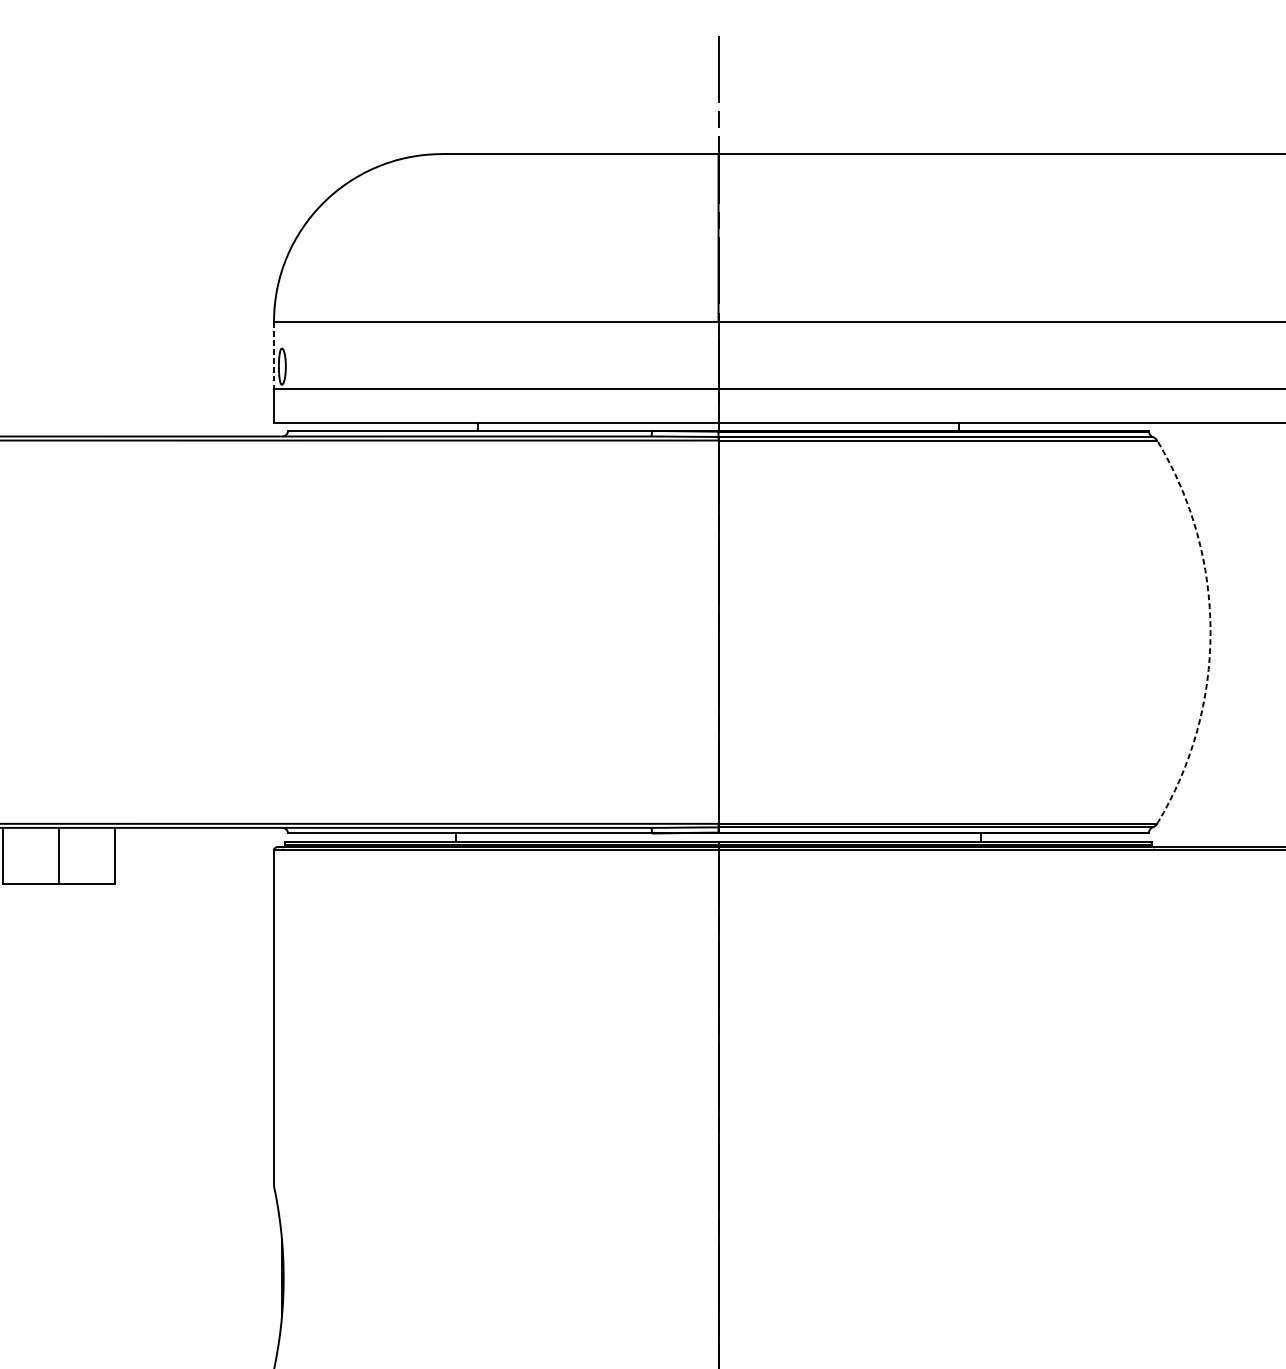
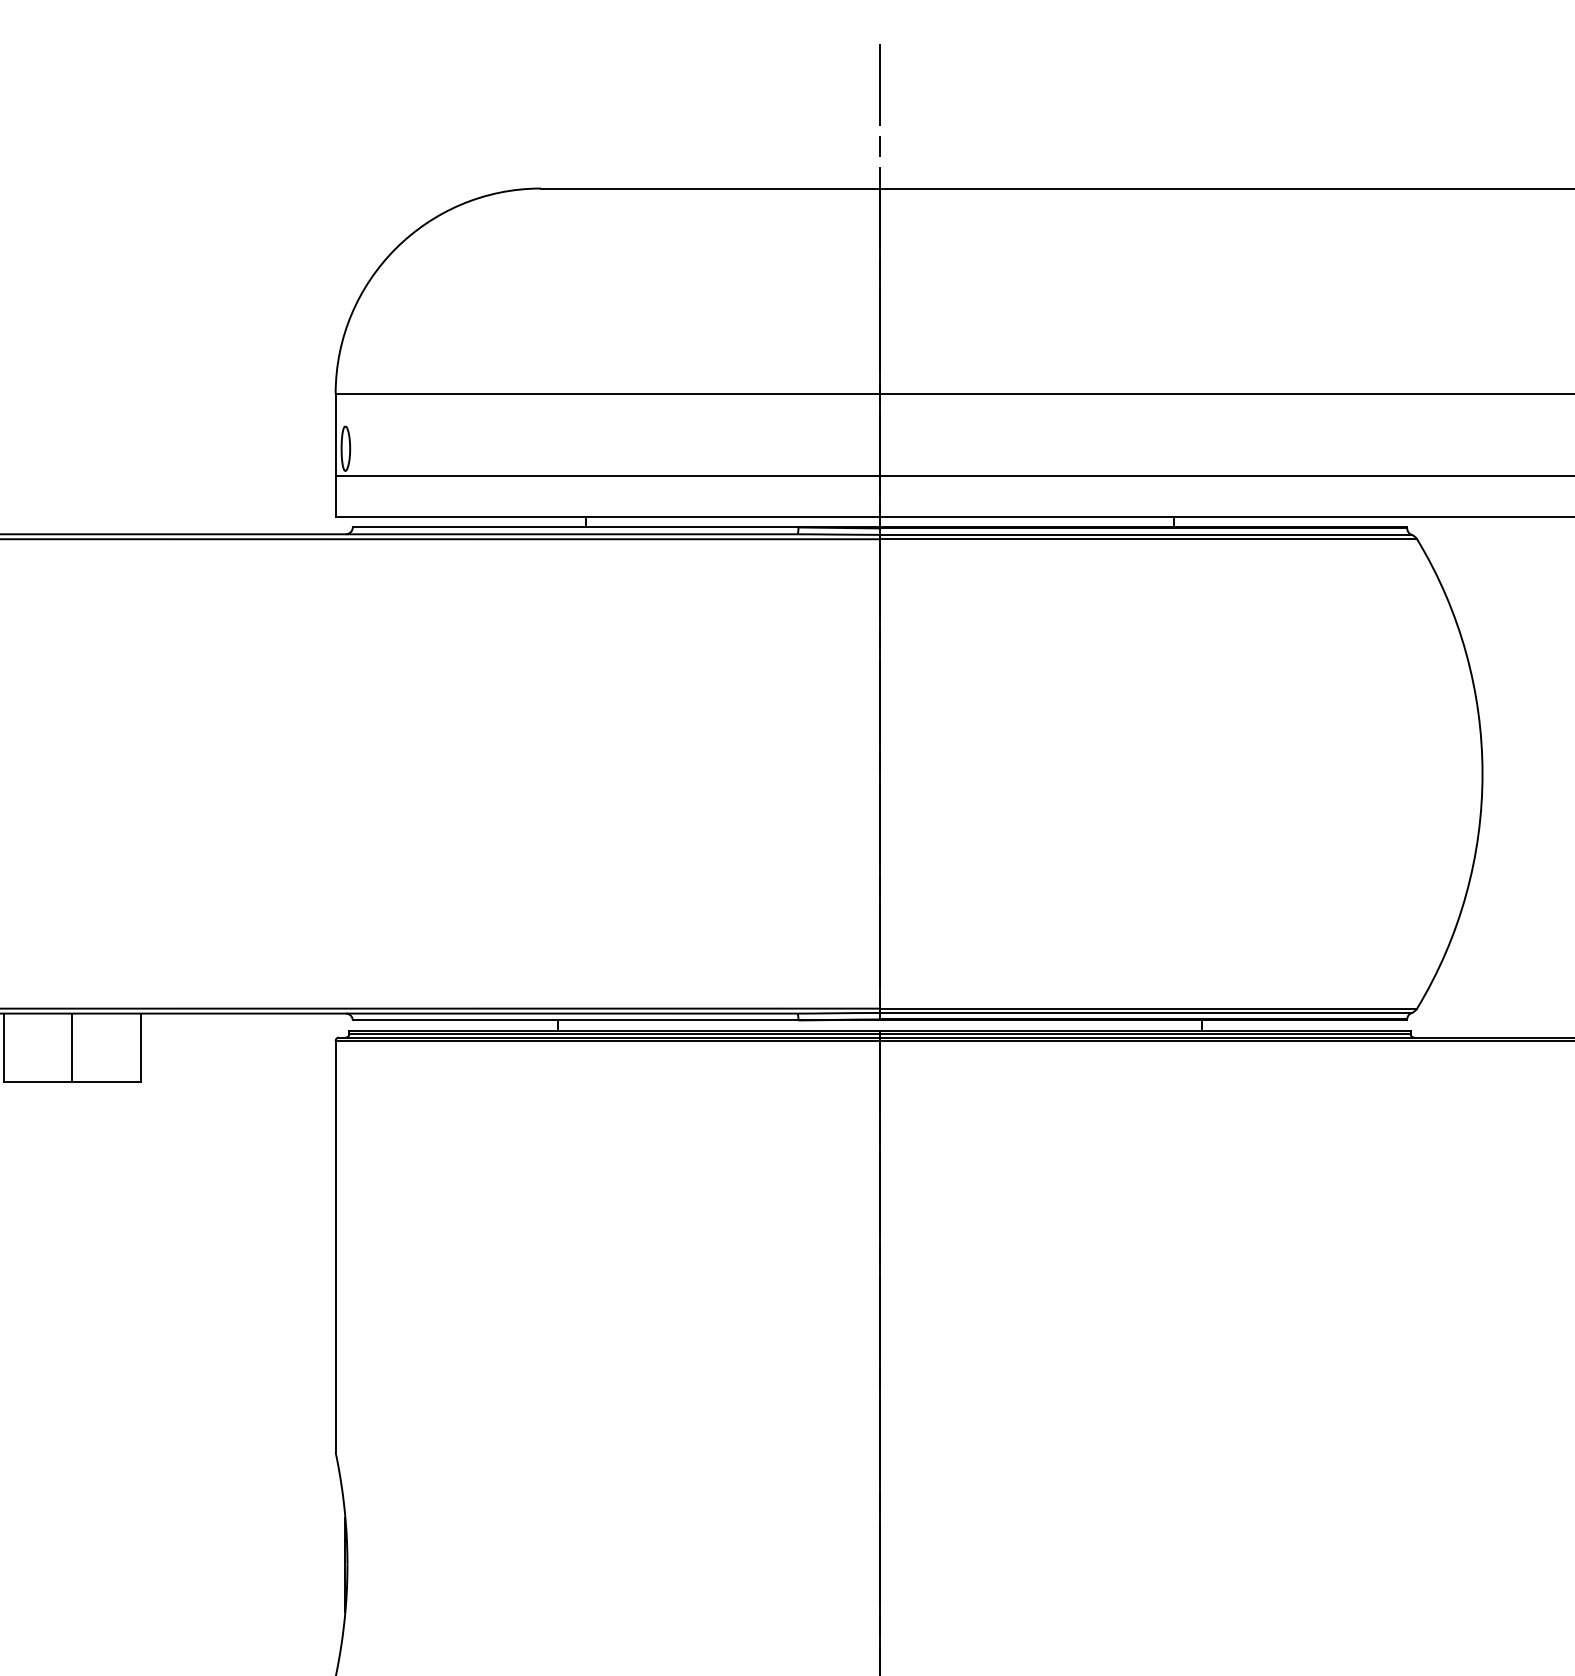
line: (273, 355) -> (335, 435), dashed -> solid
arc: (1210, 631) -> (1482, 773), dashed -> solid

